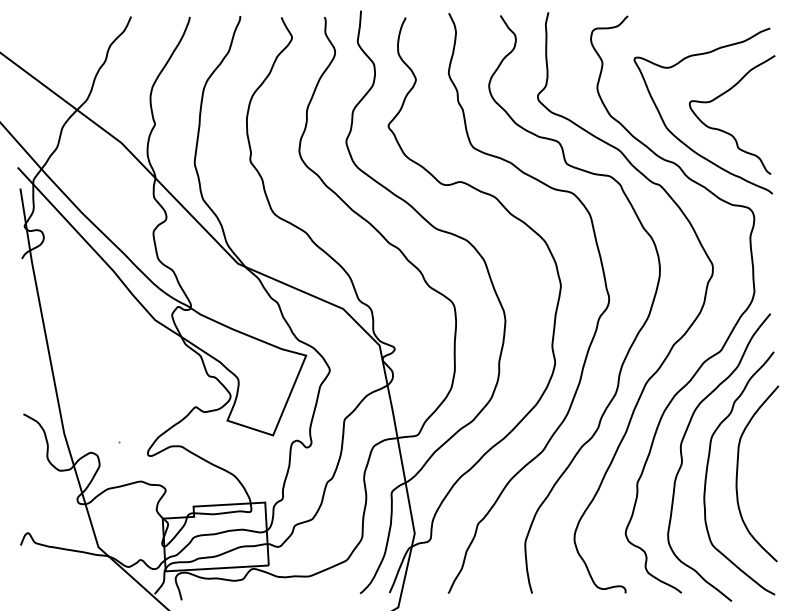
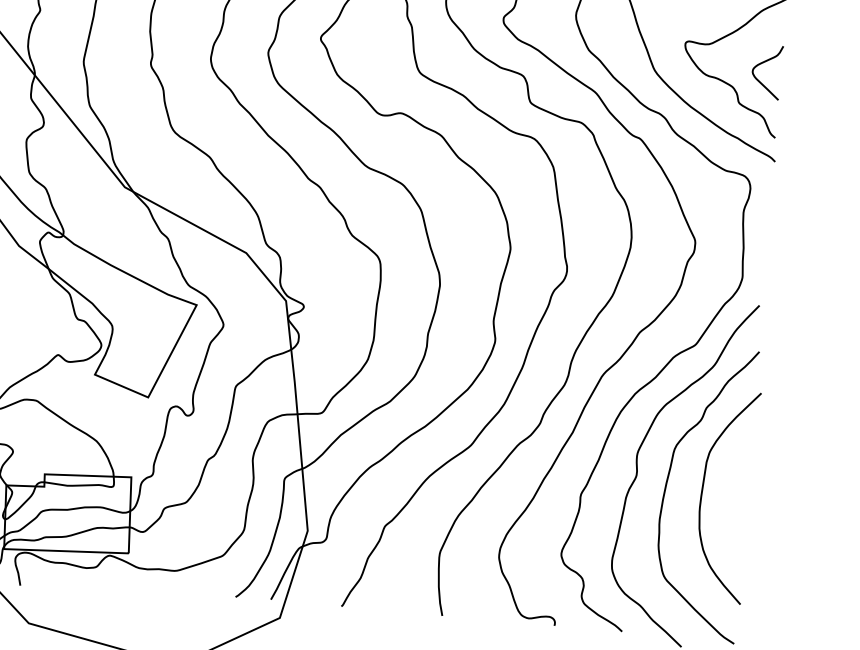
curve: (754, 114) -> (762, 64), added

